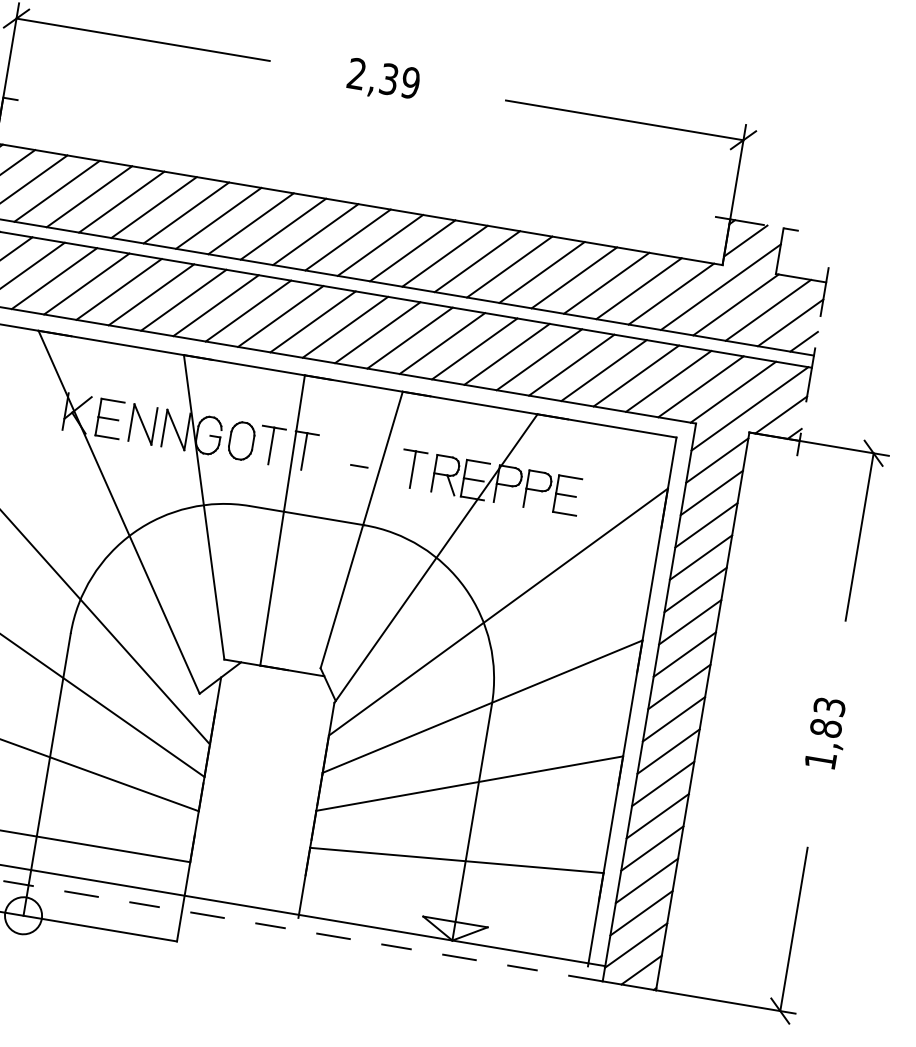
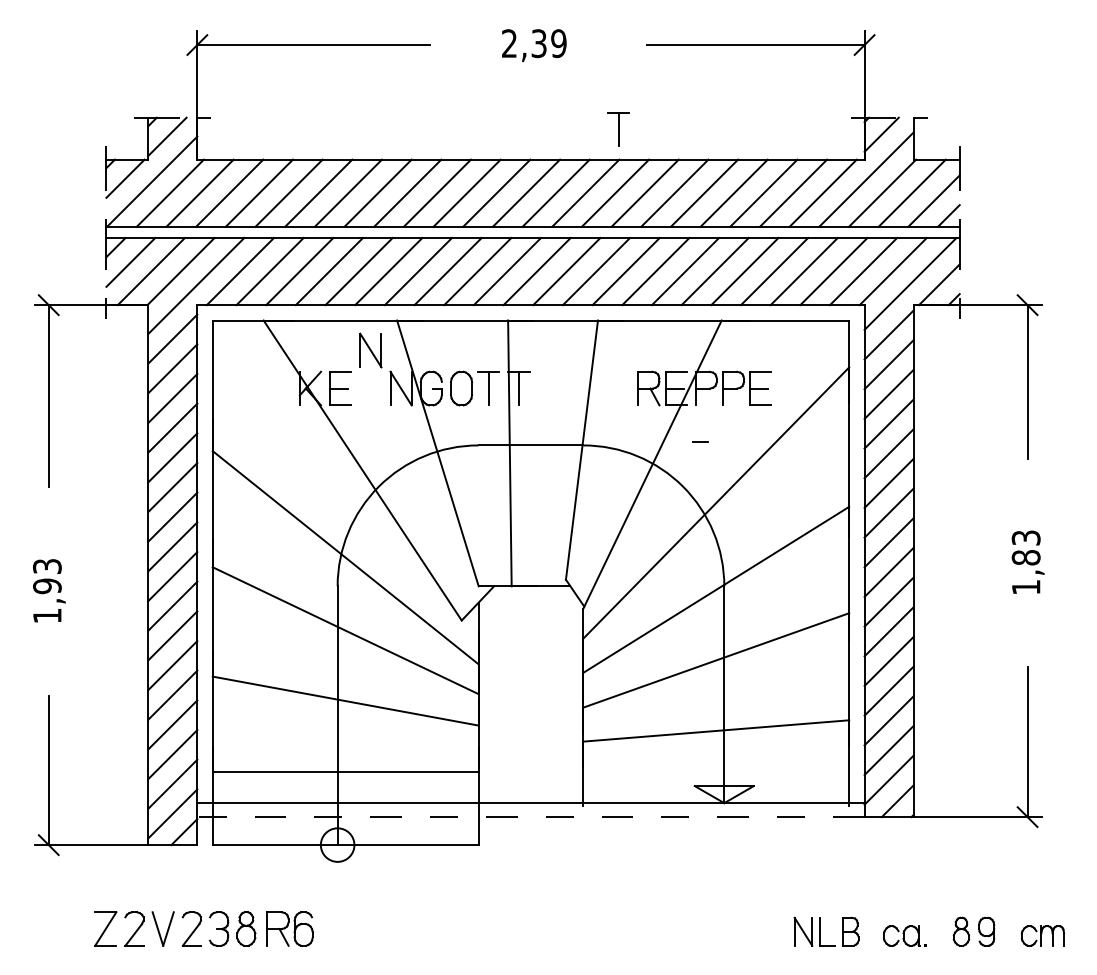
part: (142, 424) -> (370, 350), moved
line: (359, 466) -> (700, 441), moved
part: (412, 469) -> (618, 129), moved

